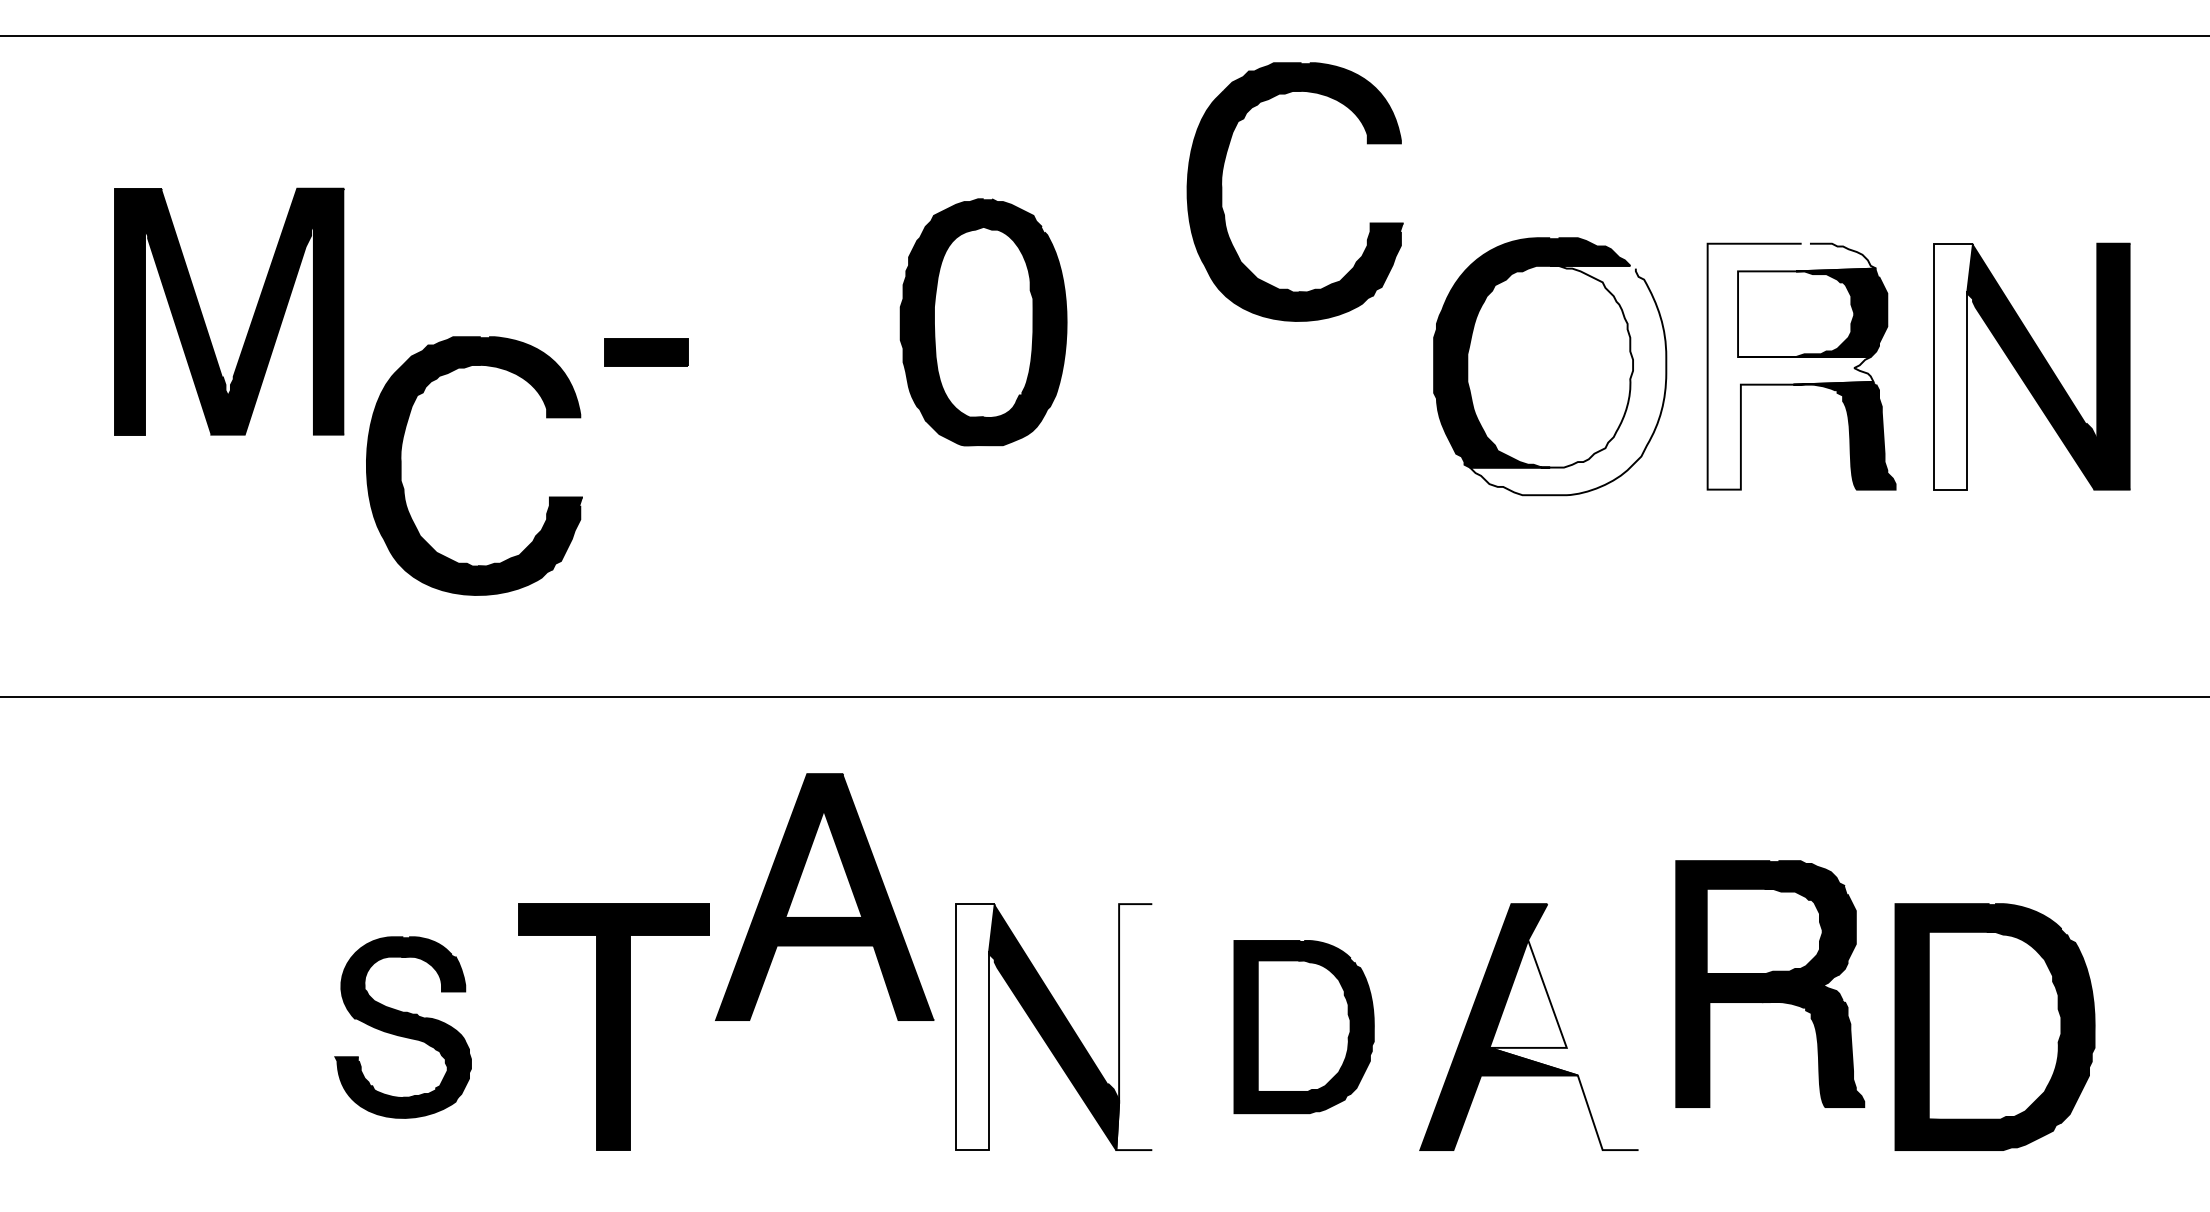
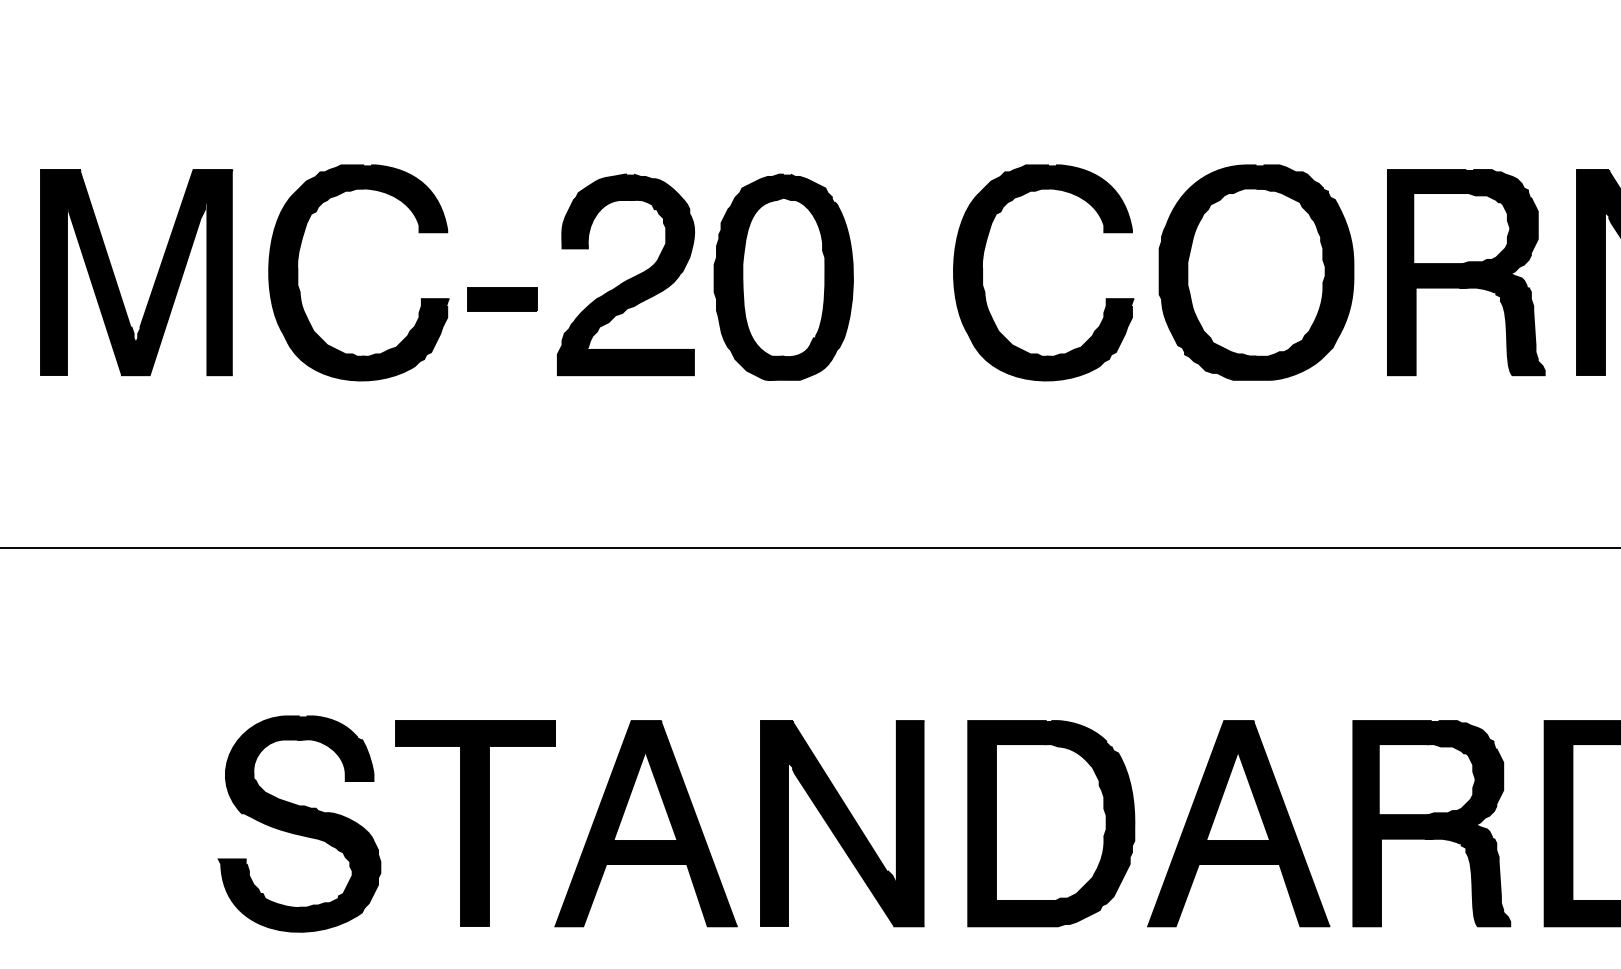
part: (1222, 191) -> (983, 272), moved
part: (252, 317) -> (156, 277), moved
part: (983, 322) -> (783, 277), moved
part: (646, 352) -> (502, 299), moved
fill: (1791, 366) -> (1457, 272), added
fill: (1953, 366) -> (1593, 272), added
part: (794, 369) -> (625, 274), added
fill: (1568, 380) -> (1271, 284), added
part: (401, 465) -> (298, 272), moved
part: (824, 896) -> (645, 823), moved
part: (1770, 983) -> (1432, 823), moved
part: (1303, 1026) -> (1050, 823), size x1.43
part: (402, 1027) -> (298, 823), size x1.43
fill: (975, 1027) -> (776, 823), added
fill: (1134, 1027) -> (909, 823), added
fill: (1563, 1027) -> (1267, 823), added

